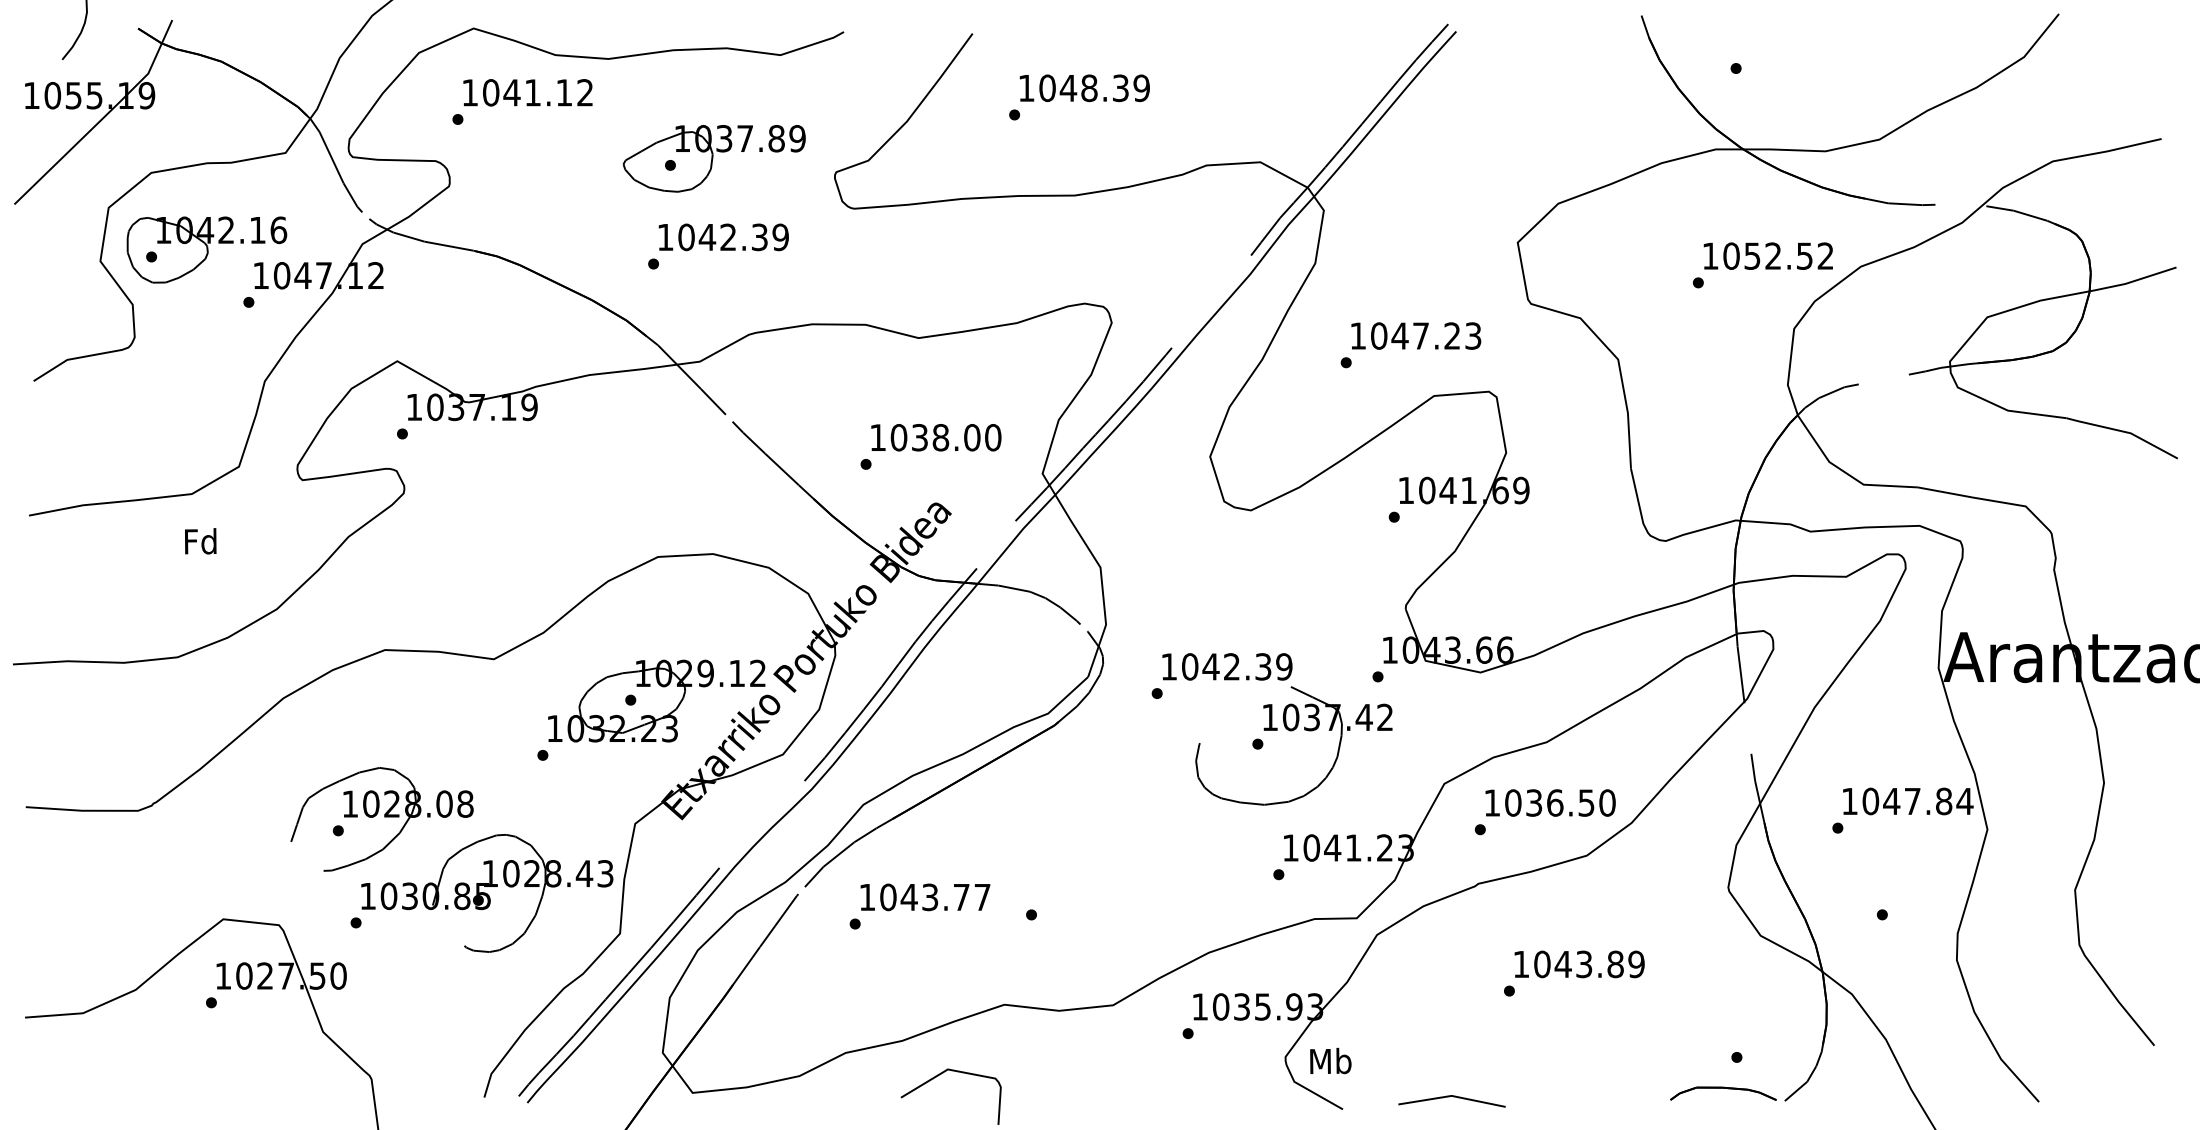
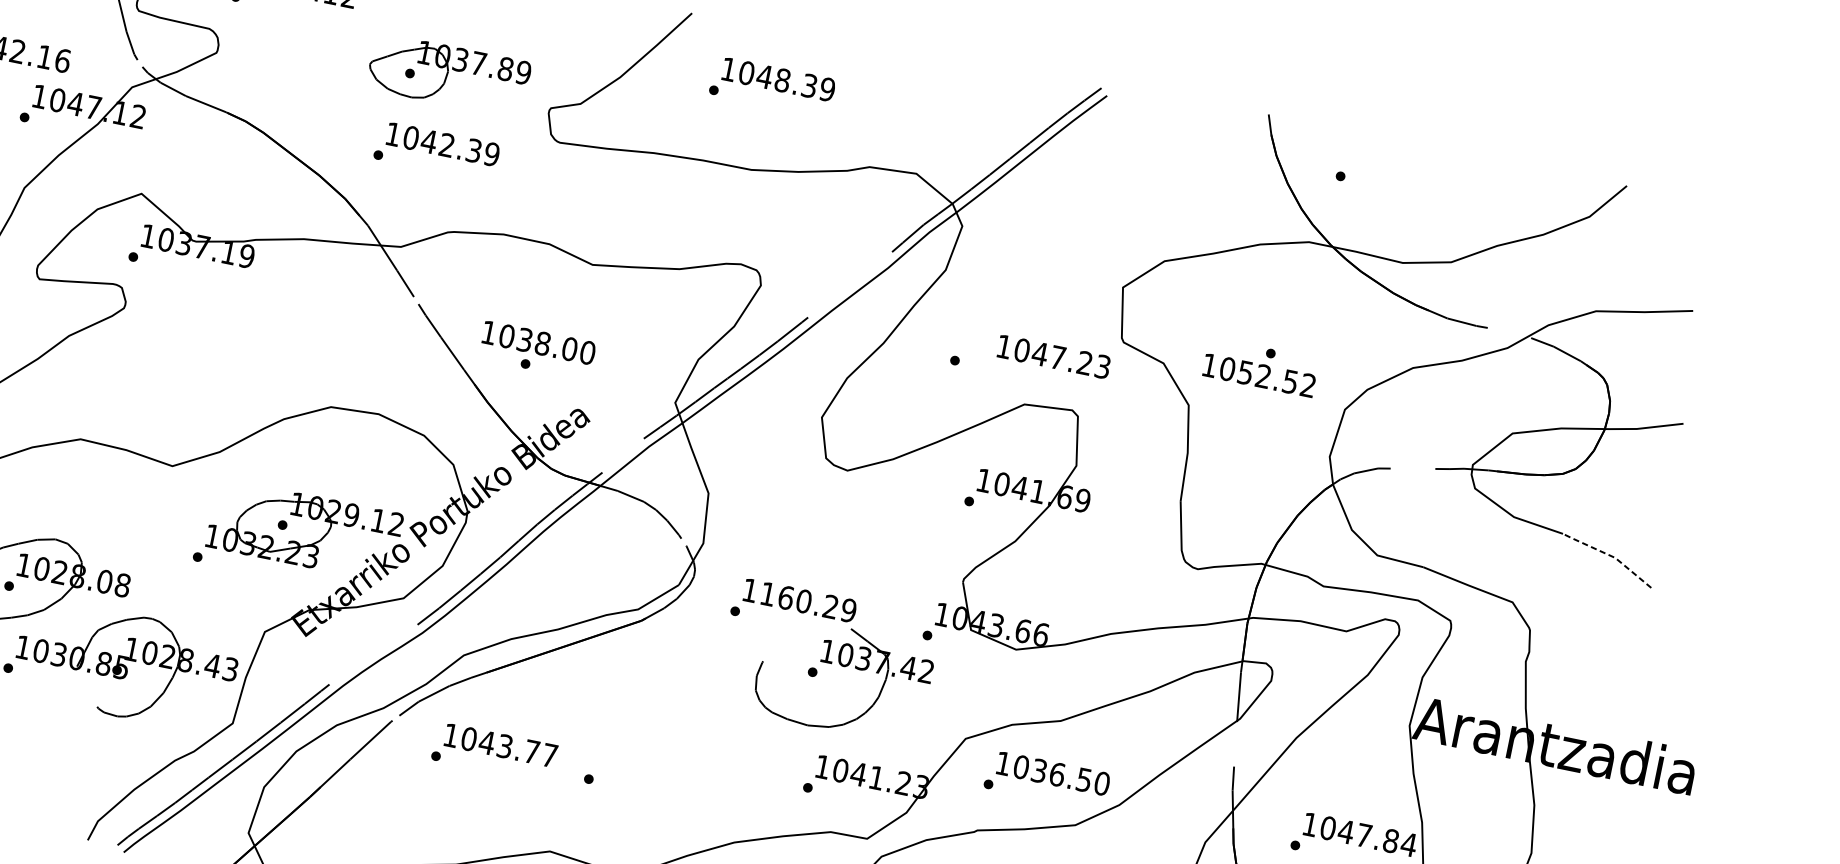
text: (1767, 255) -> (1258, 374), moved
text: (1416, 335) -> (1054, 356), moved
line: (2124, 431) -> (1610, 555), solid -> dashed
text: (936, 437) -> (539, 342), moved
text: (1226, 666) -> (799, 600), 1042.39 -> 1160.29

